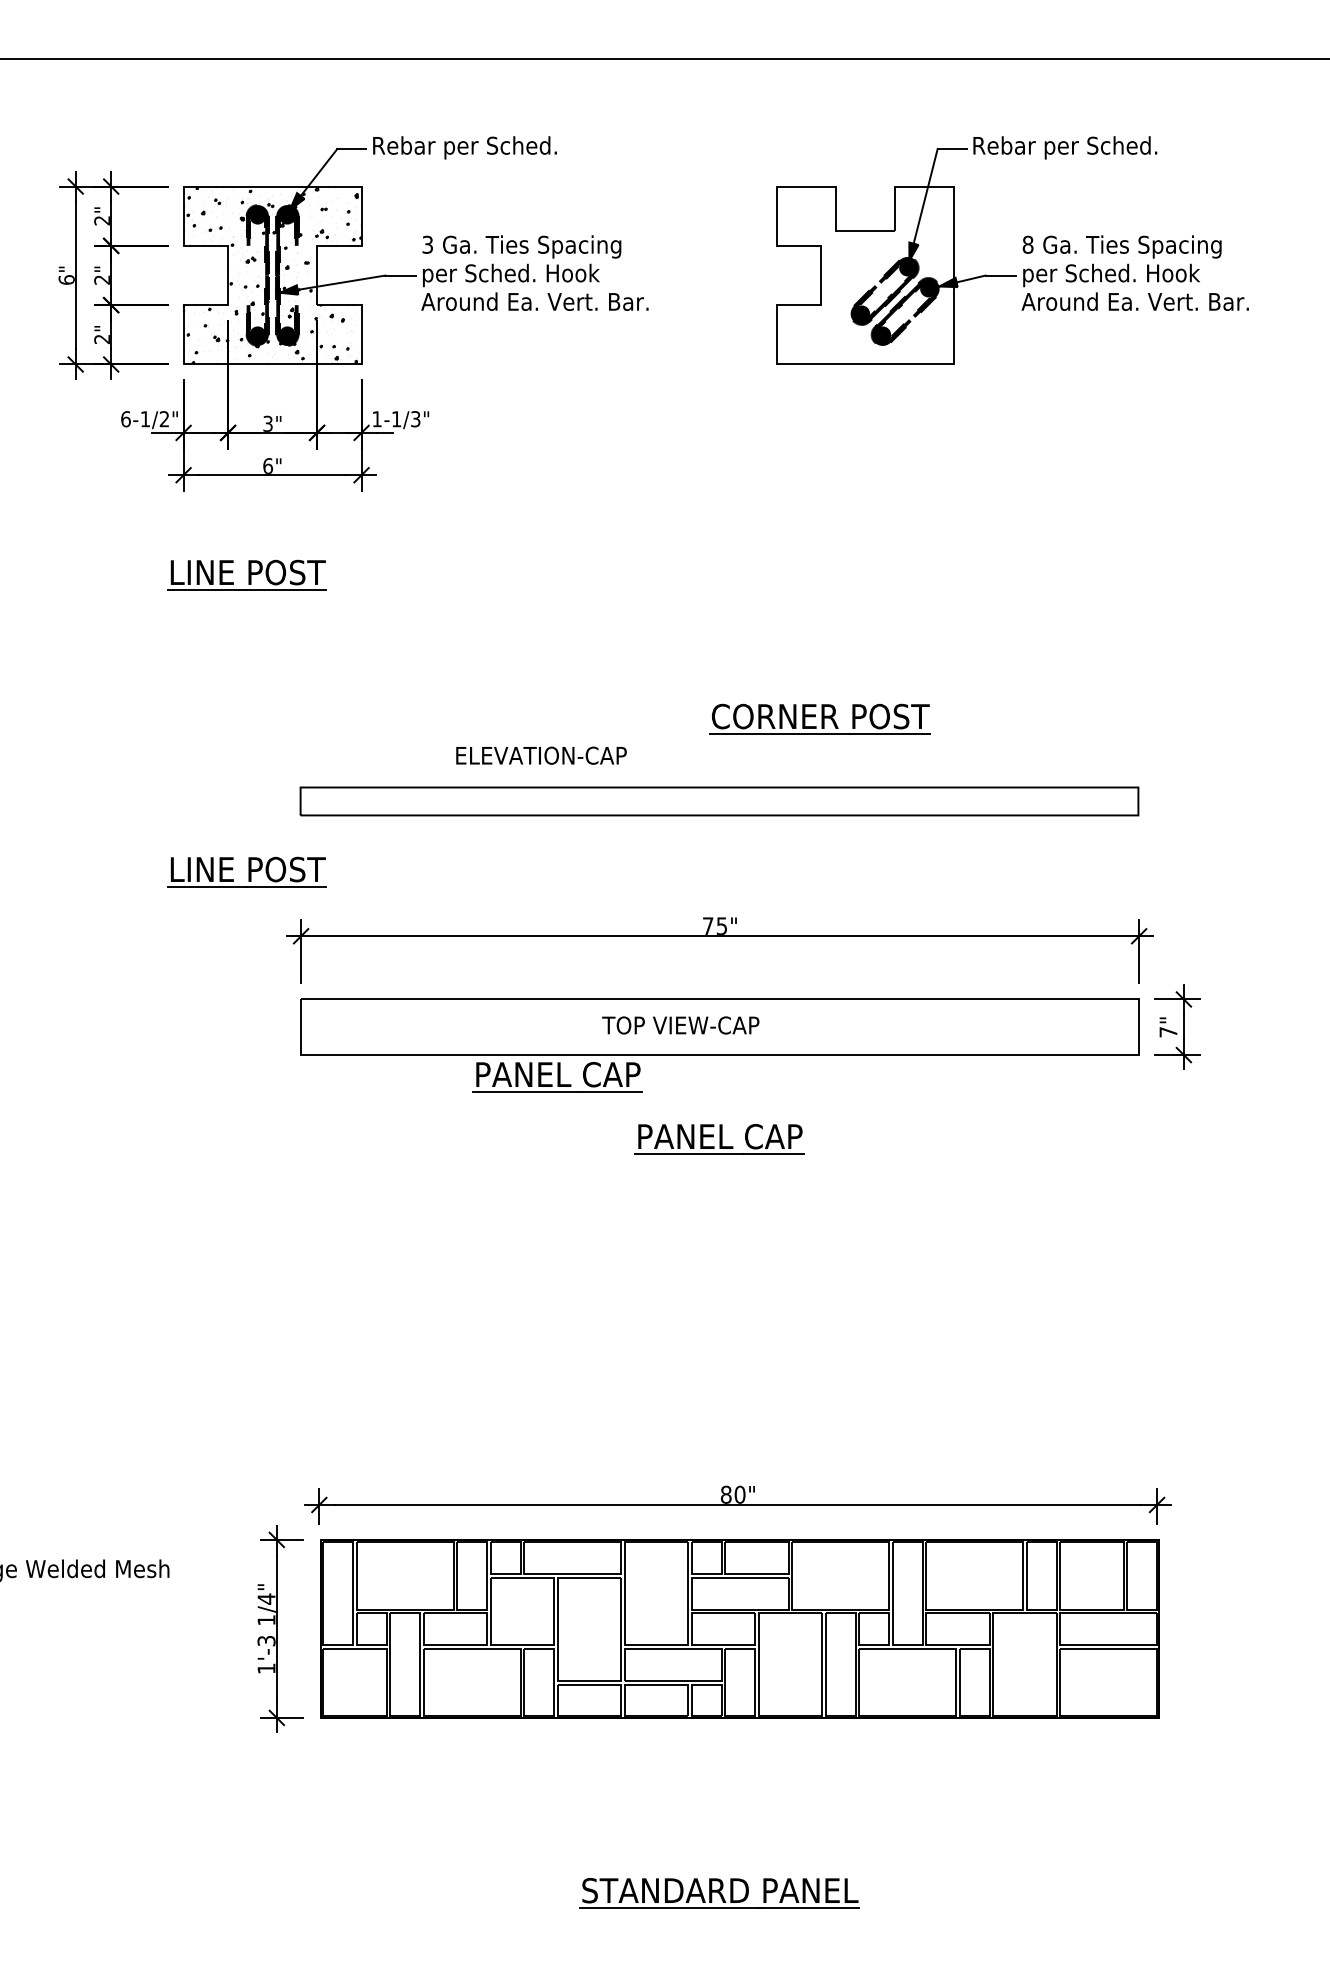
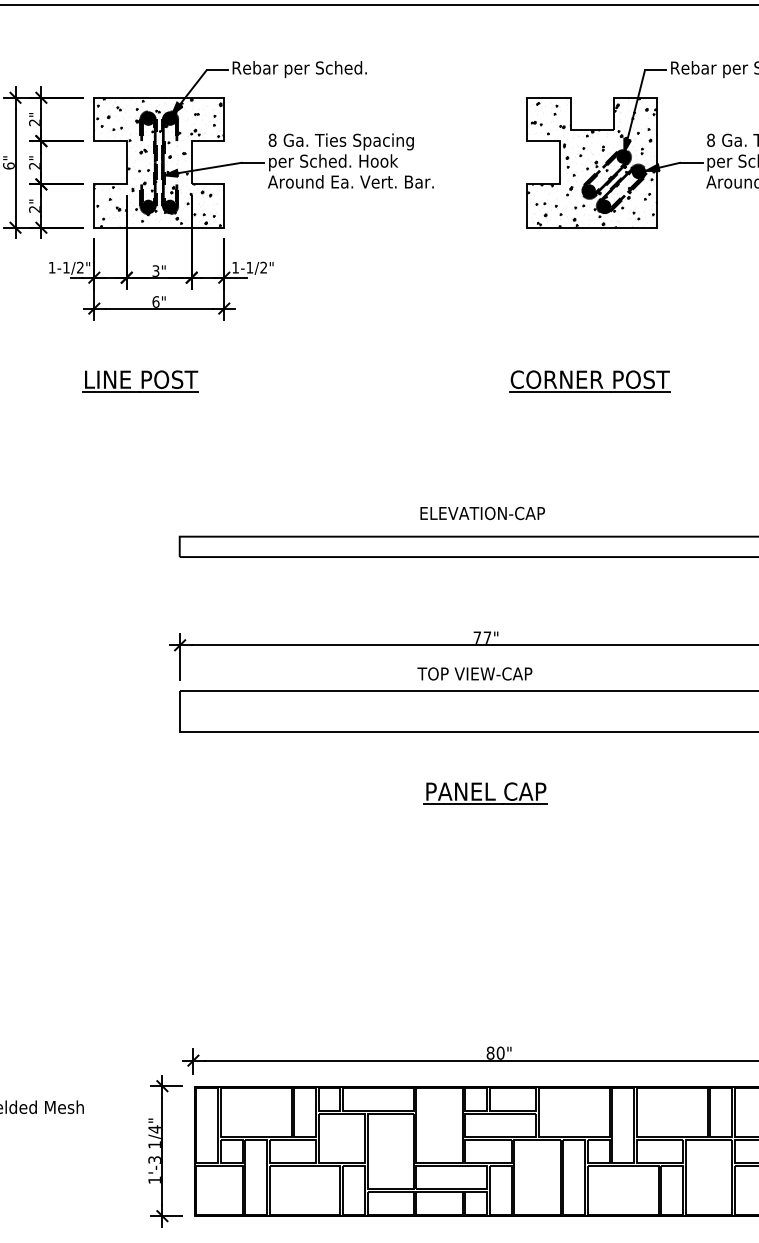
text: (427, 244) -> (272, 140), 3 -> 8
hatch: (865, 275) -> (592, 162), added
text: (125, 419) -> (51, 267), 6-1/2" -> 1-1/2"
text: (415, 419) -> (263, 267), 1-1/3" -> 1-1/2"
part: (819, 718) -> (589, 381), moved
text: (541, 755) -> (482, 513), moved
part: (246, 871) -> (140, 598), removed
text: (721, 925) -> (487, 637), 75" -> 77"
text: (680, 1025) -> (474, 673), moved
part: (557, 1077) -> (367, 748), removed

